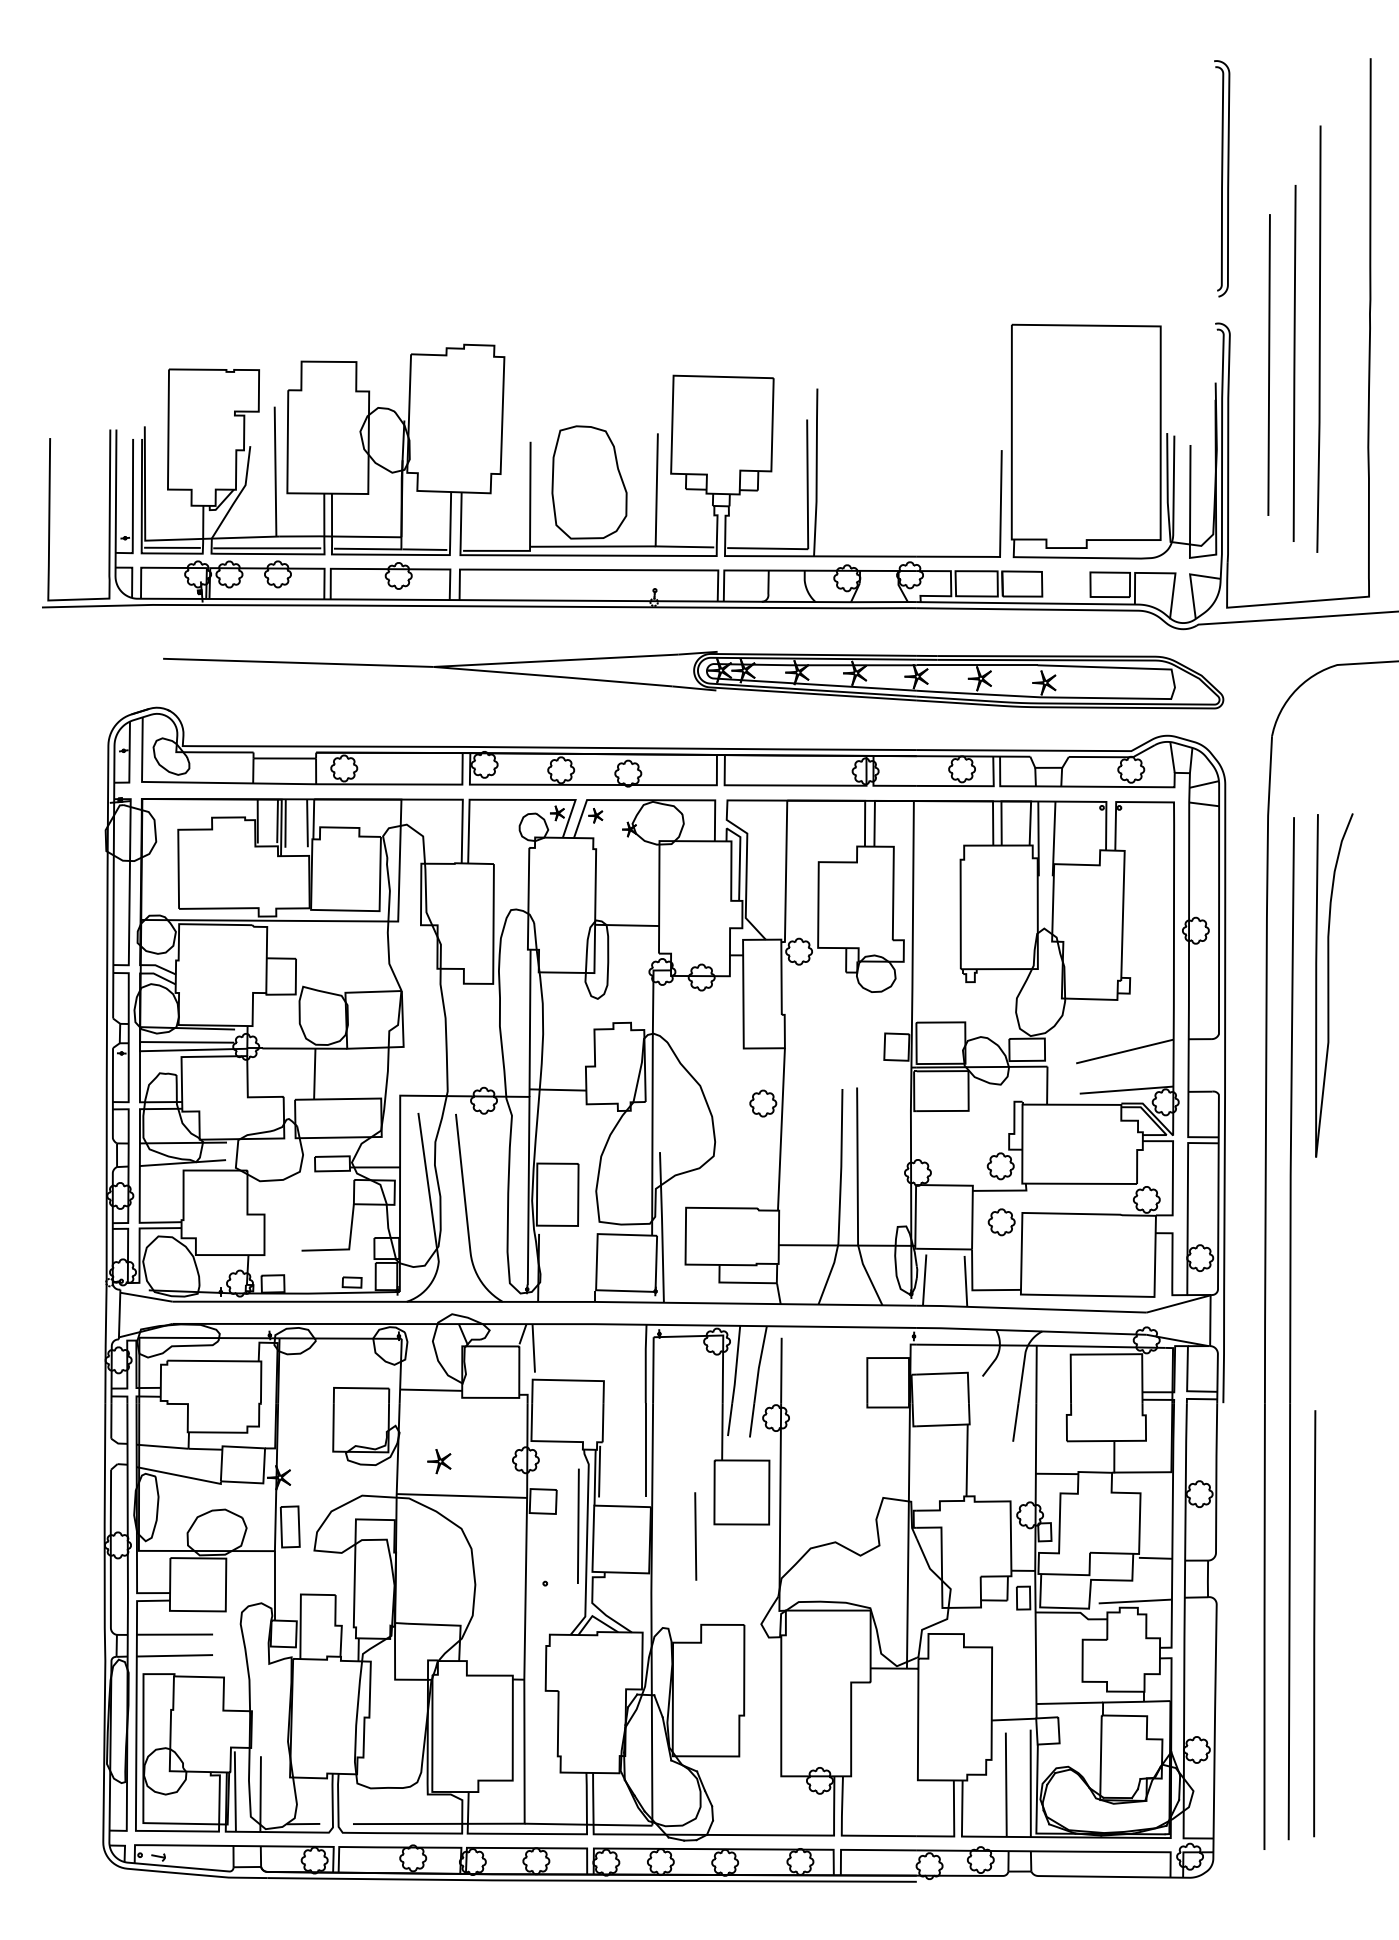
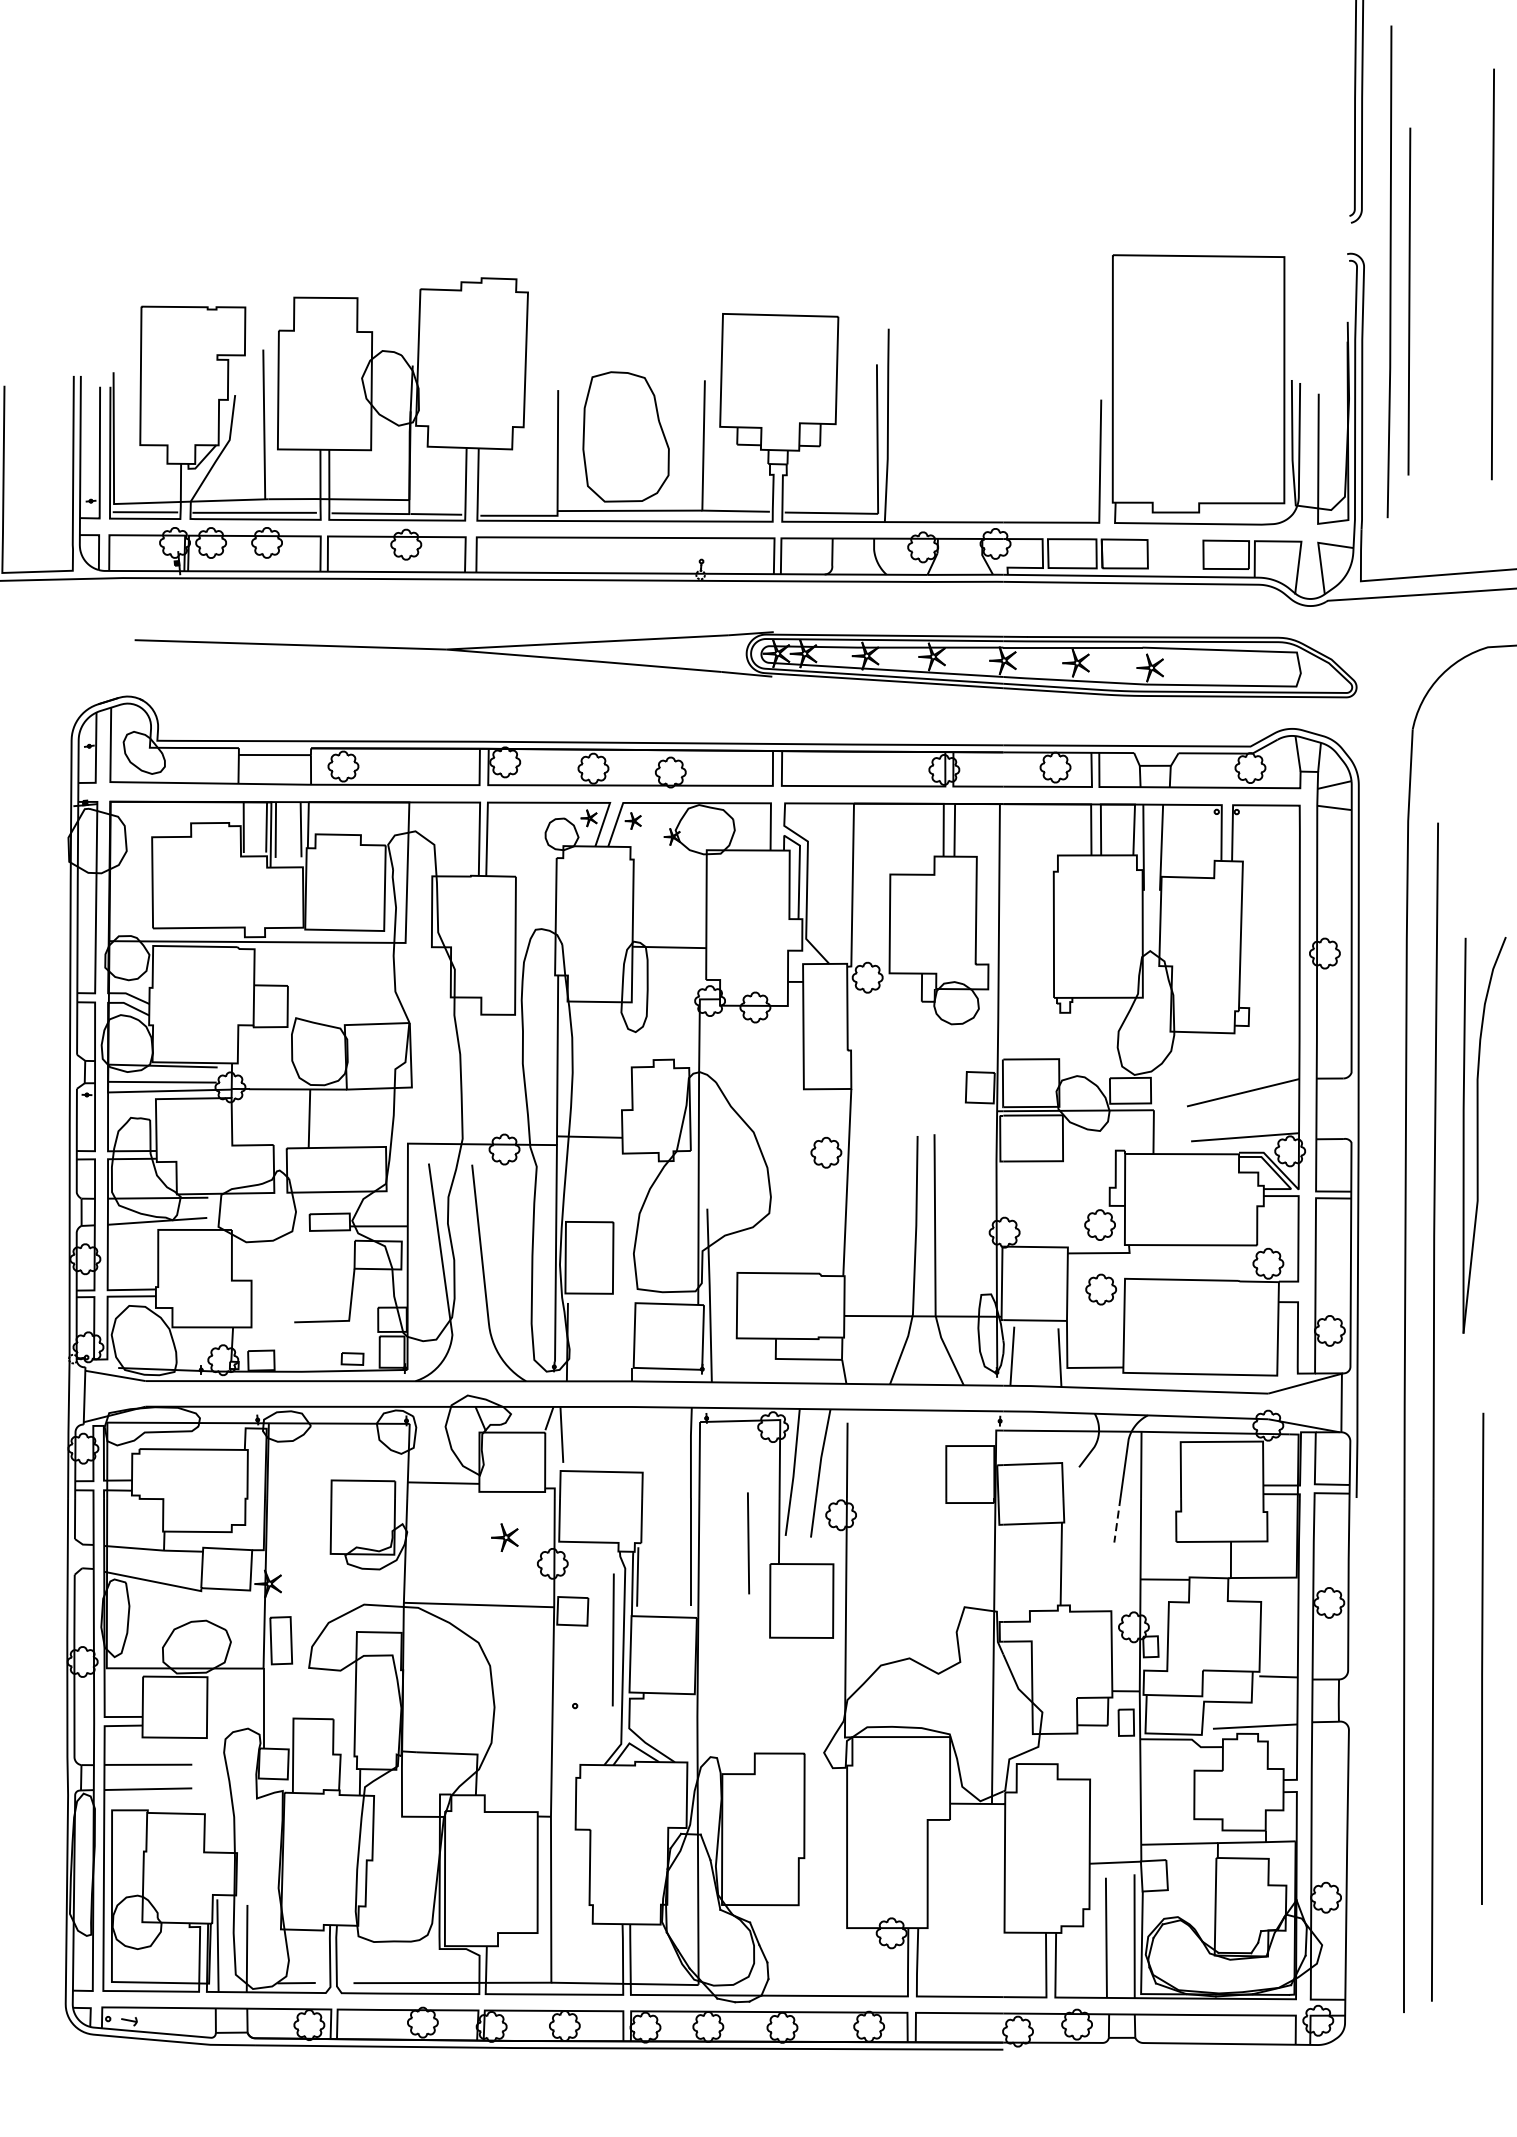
line: (1318, 338) -> (1389, 271), moved
line: (1294, 363) -> (1492, 274), moved
part: (1334, 985) -> (1484, 1135), moved
line: (1015, 1422) -> (1117, 1520), solid -> dashed
part: (439, 1461) -> (505, 1537), moved
line: (695, 1536) -> (748, 1543), moved
line: (1314, 1623) -> (1482, 1658), moved

